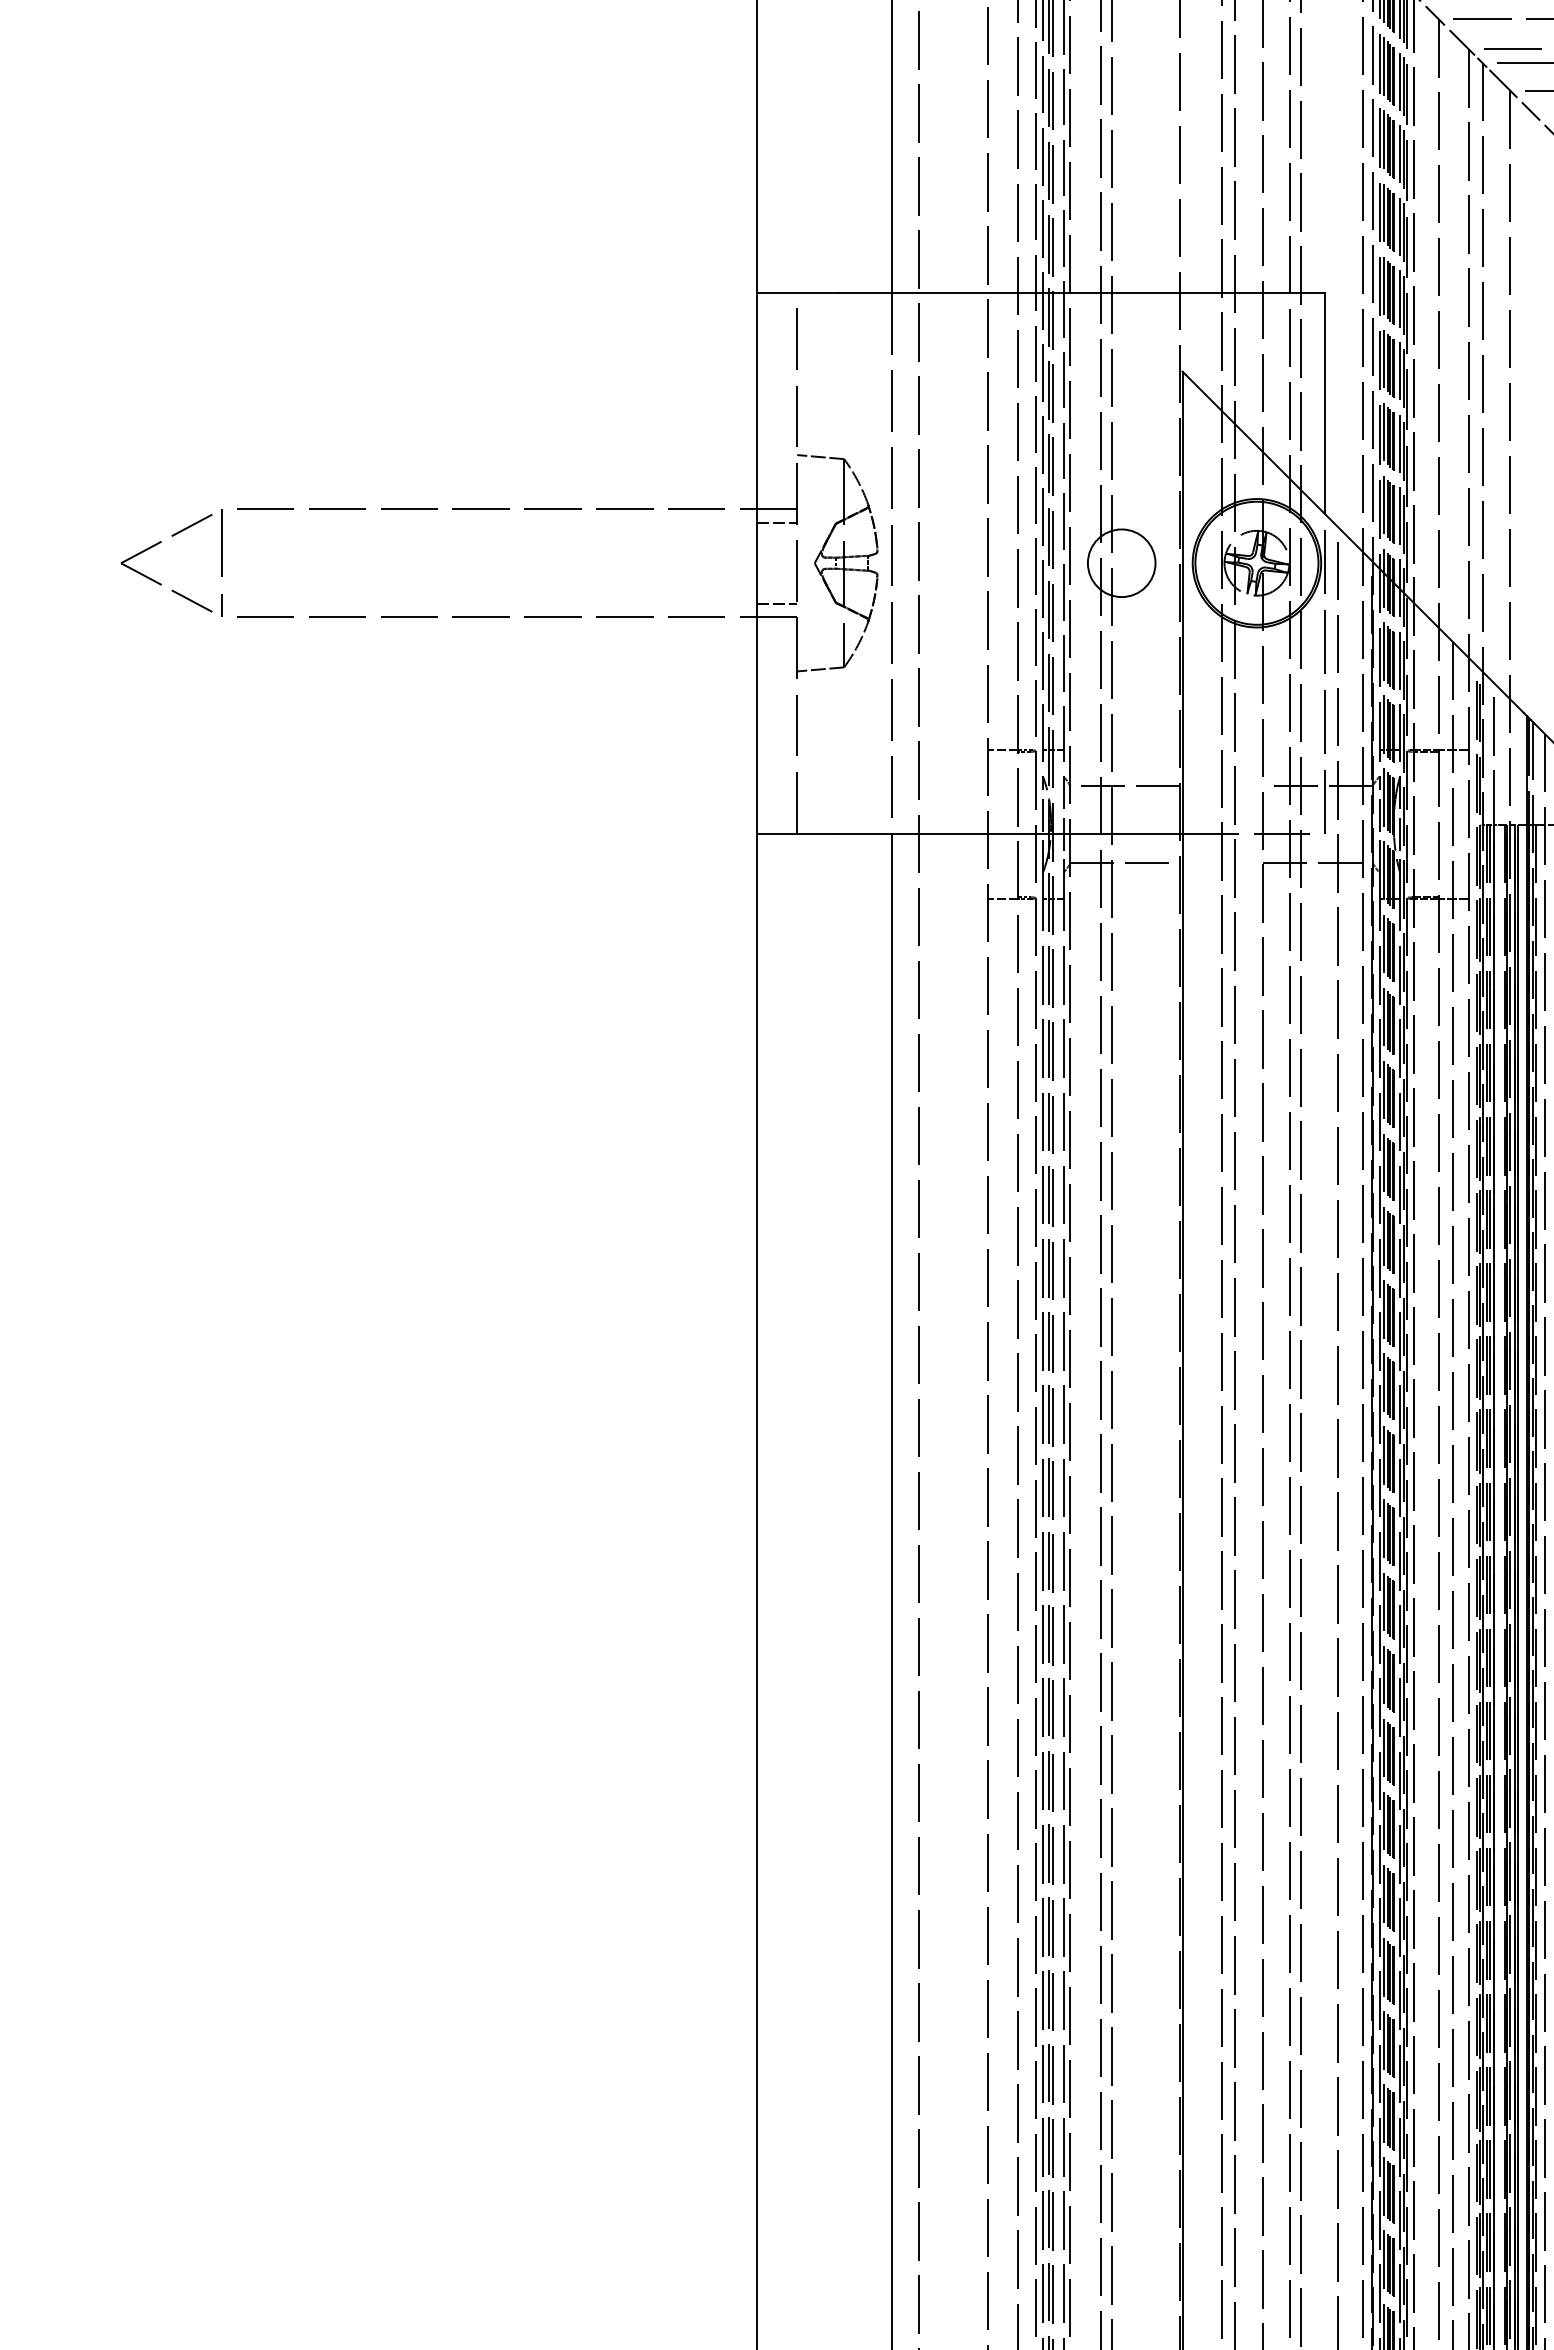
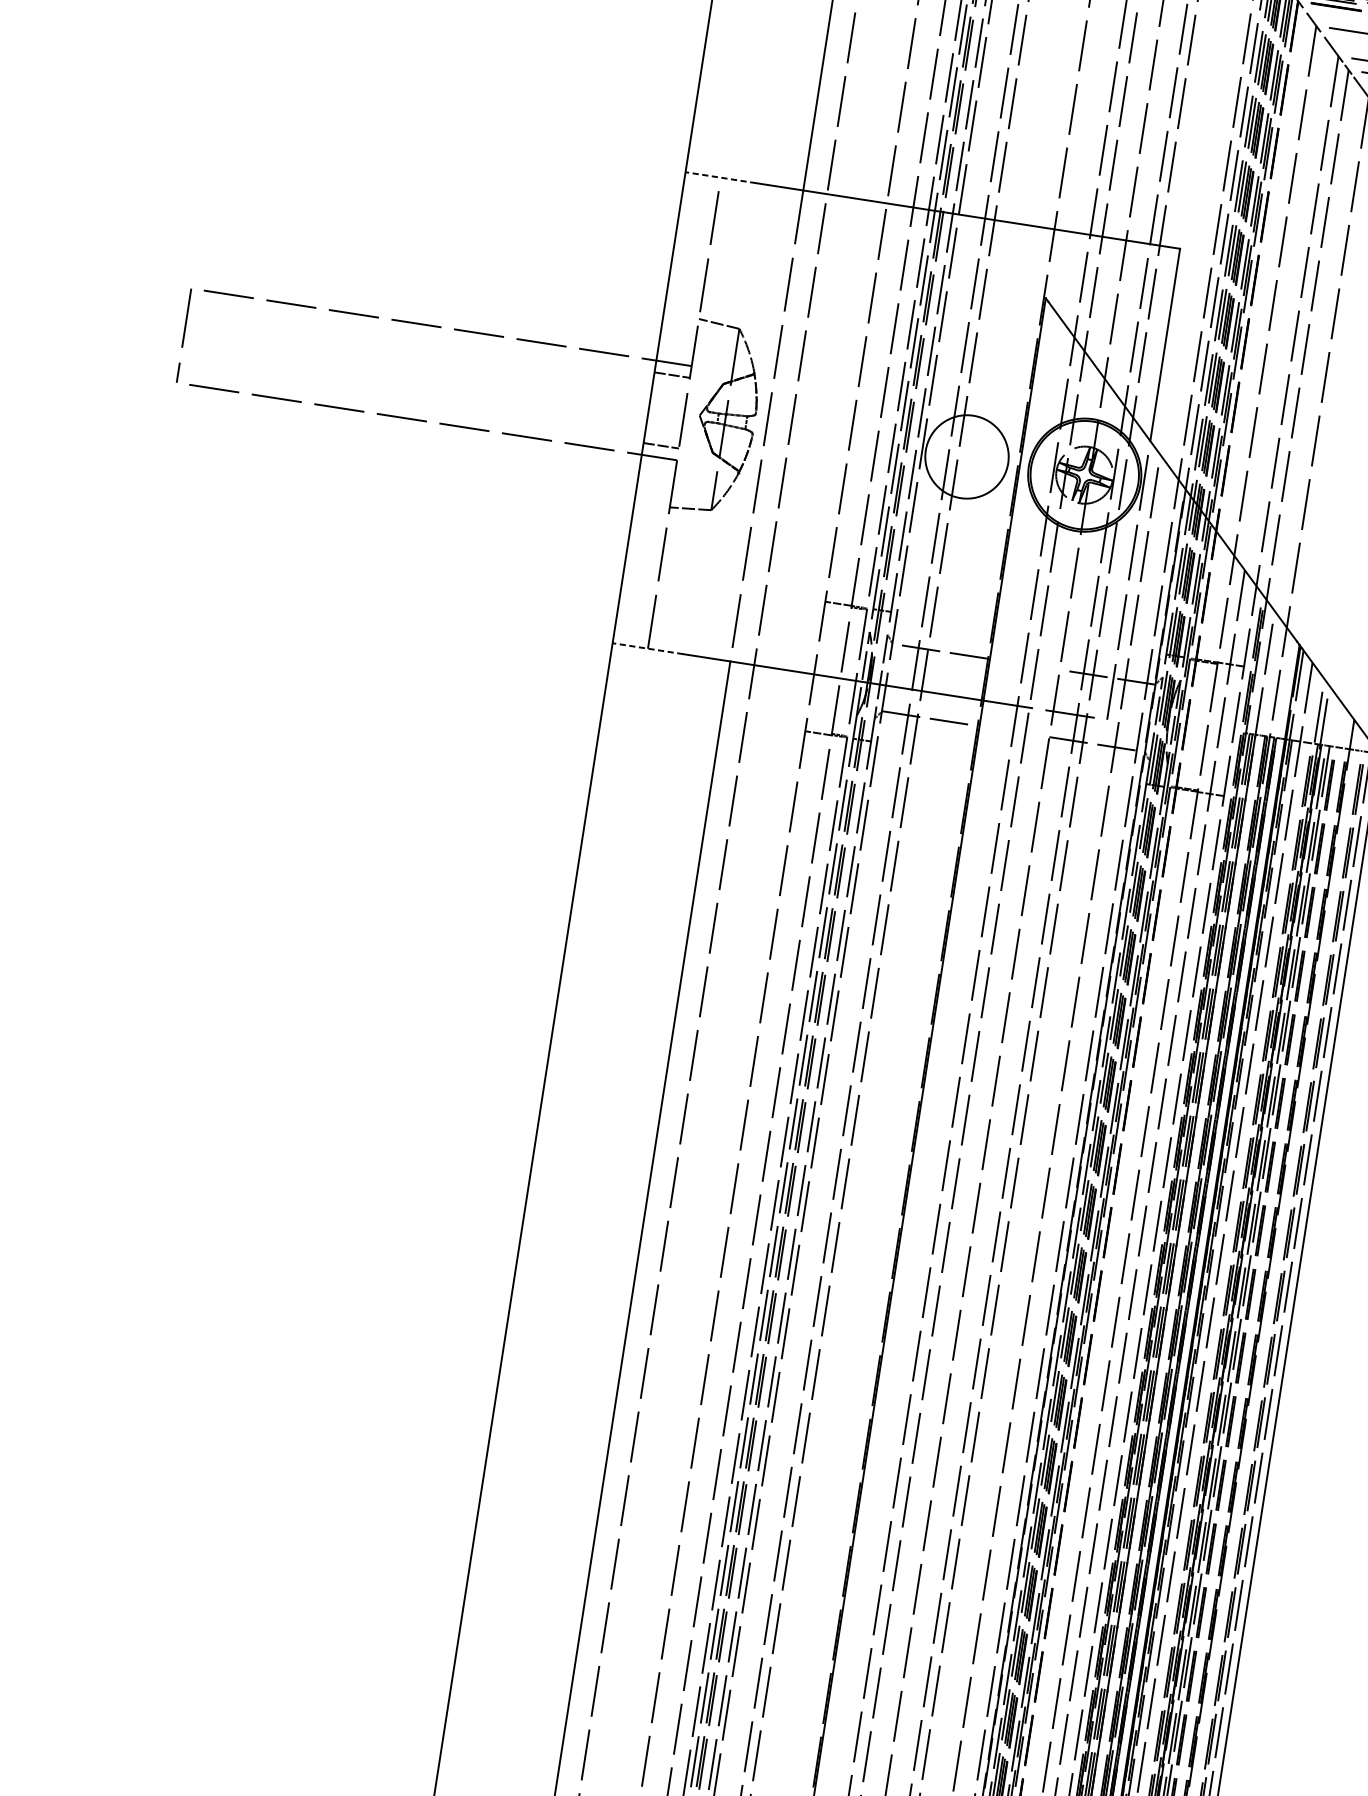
line: (797, 292) -> (721, 177), solid -> dashed
circle: (1121, 563) -> (966, 457), size x1.4
part: (157, 581) -> (124, 342), removed
line: (797, 833) -> (648, 648), solid -> dashed

